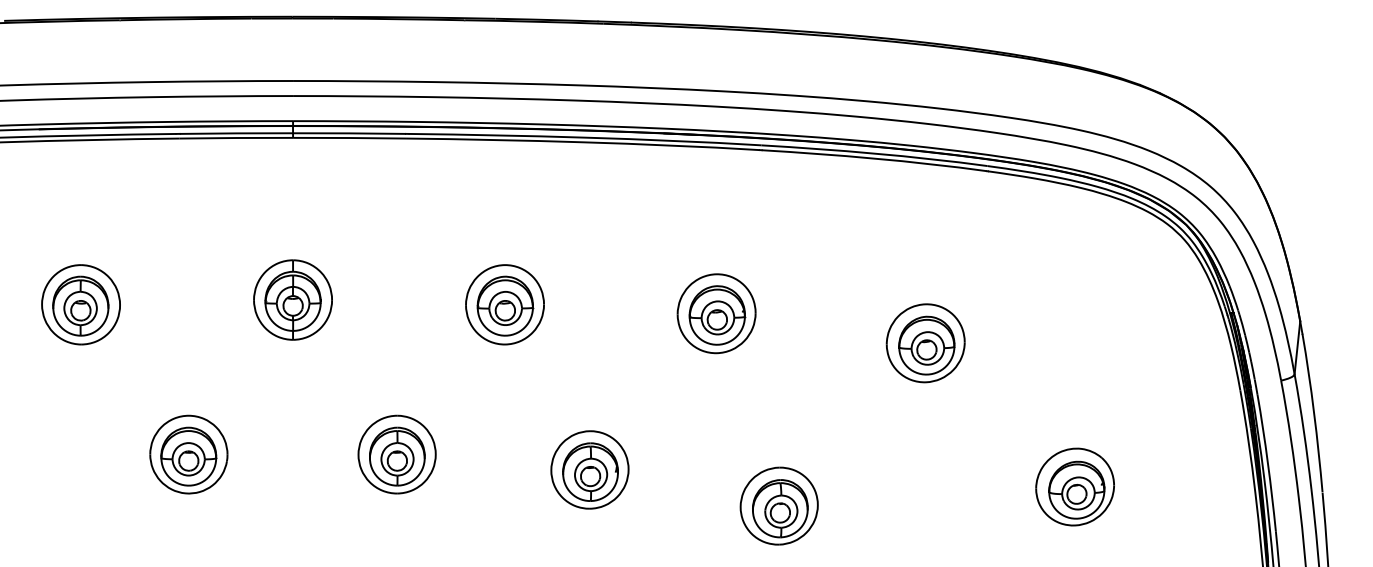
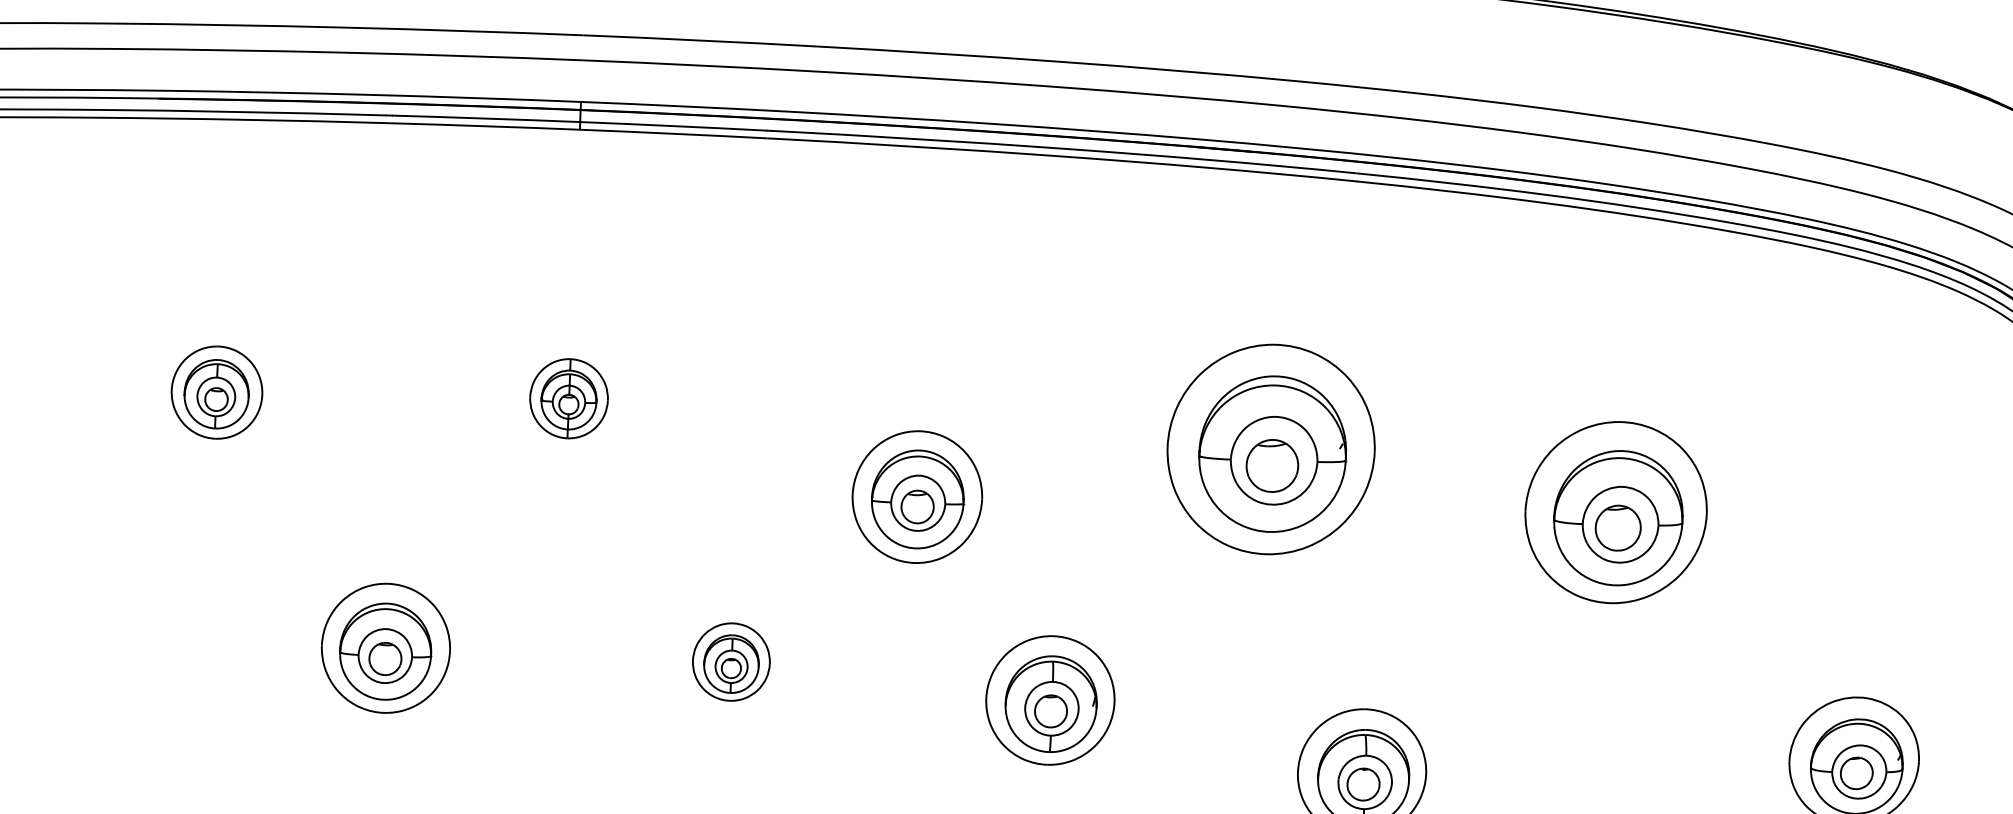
part: (292, 299) -> (568, 397), size x0.6
part: (80, 304) -> (216, 392), size x0.7
part: (504, 304) -> (916, 496), moved
part: (716, 313) -> (1270, 449), size x1.6
part: (925, 343) -> (1615, 513), size x1.4
part: (396, 454) -> (730, 661), size x0.6

